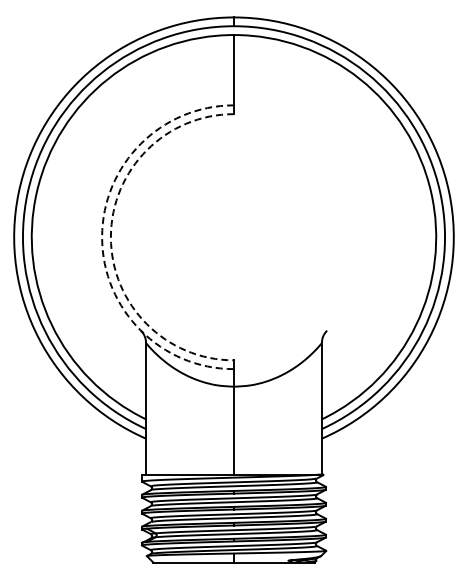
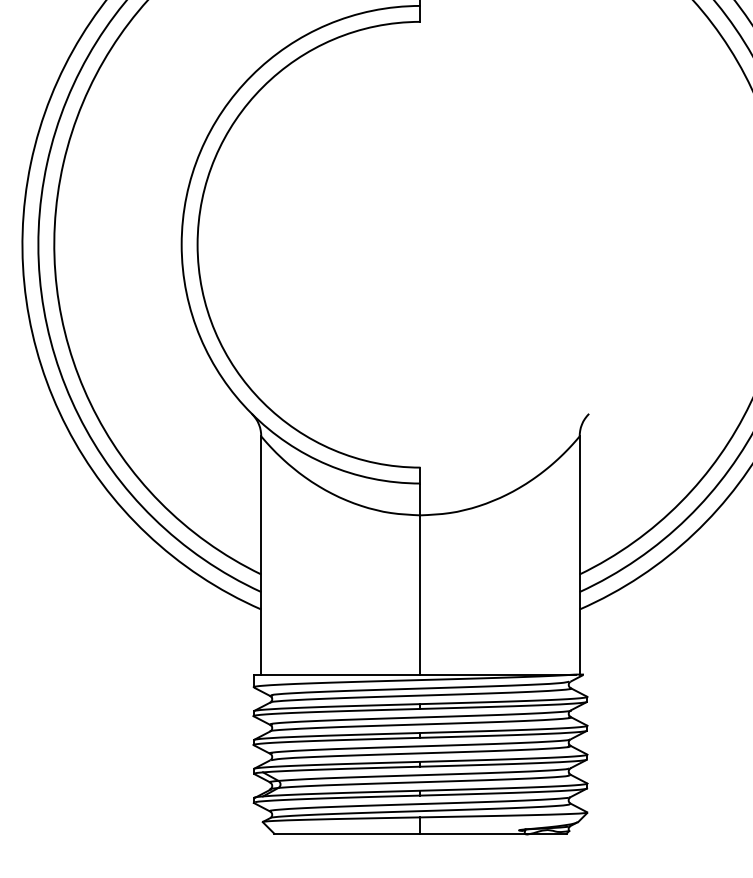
arc: (102, 237) -> (182, 245), dashed -> solid
arc: (110, 237) -> (196, 245), dashed -> solid

